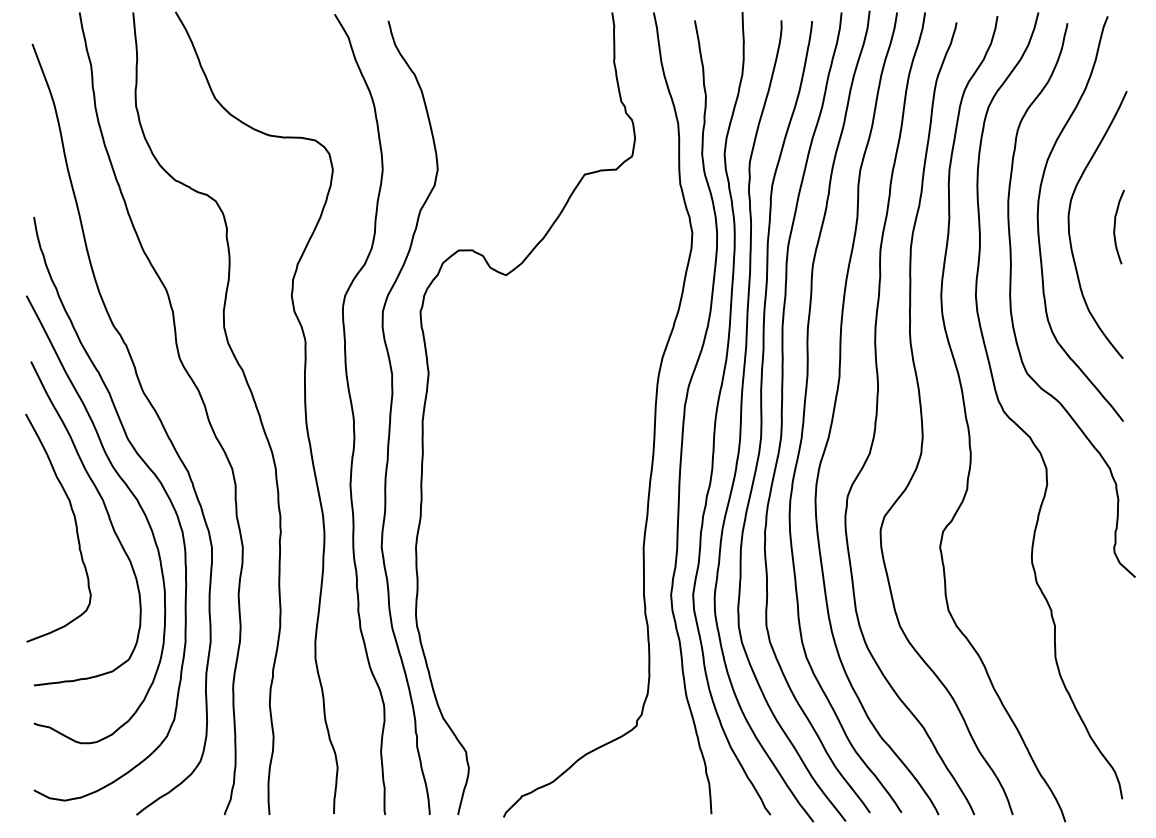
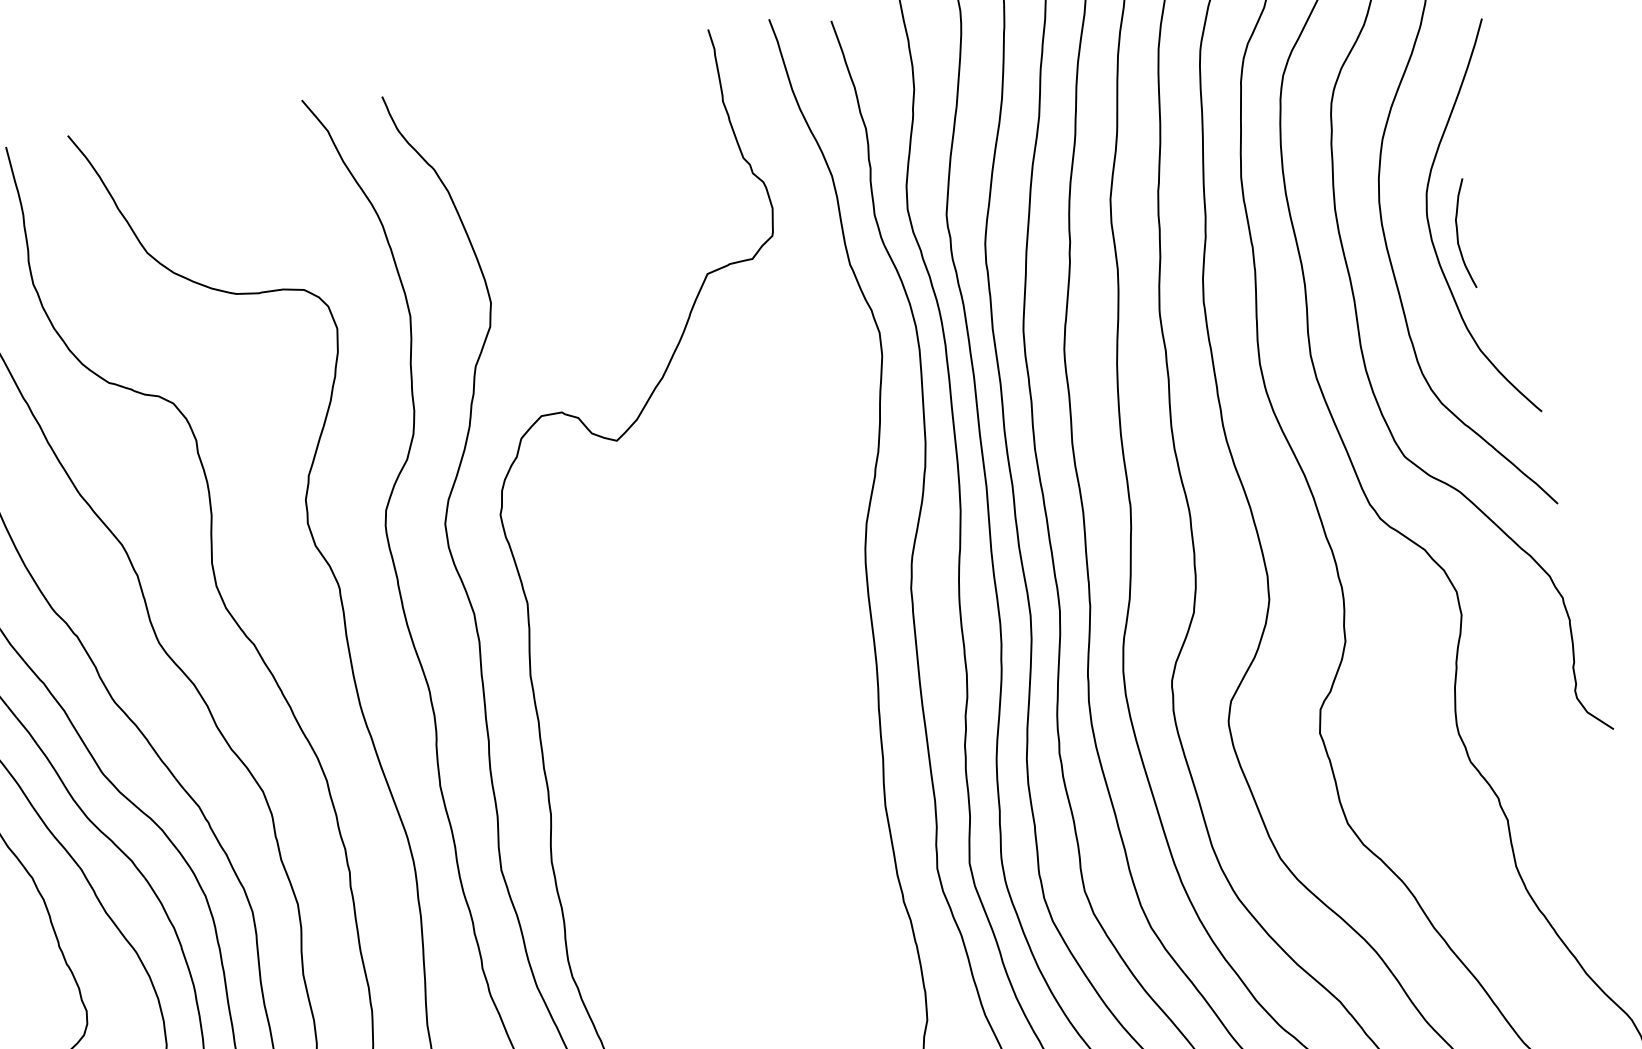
curve: (1115, 226) -> (1458, 234), moved

